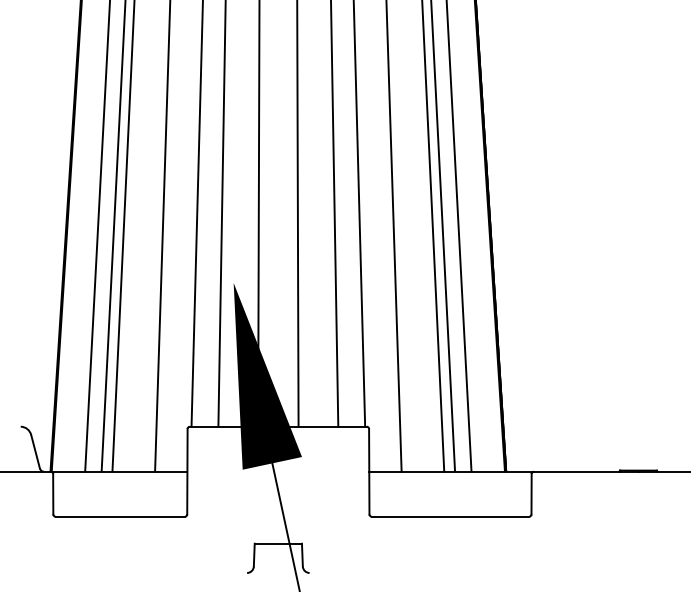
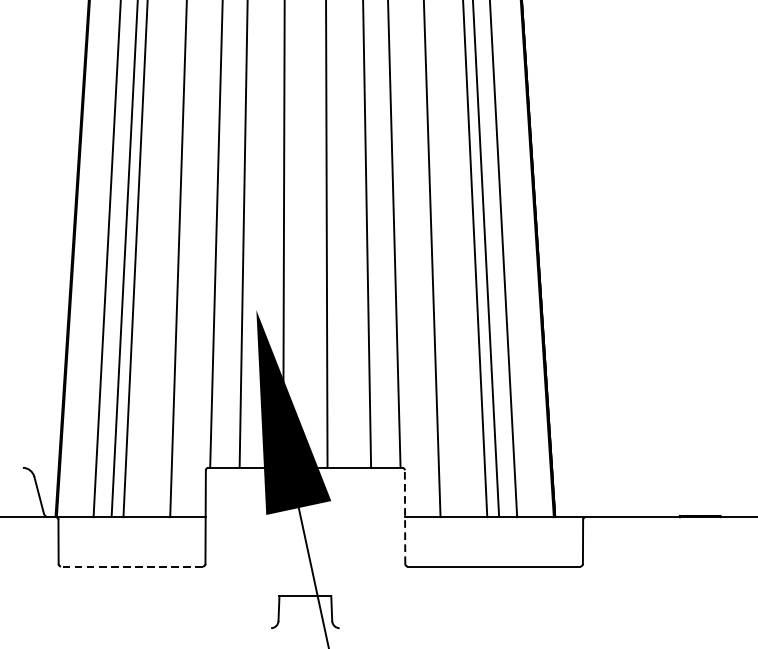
line: (369, 471) -> (405, 516), solid -> dashed
line: (120, 516) -> (132, 566), solid -> dashed

